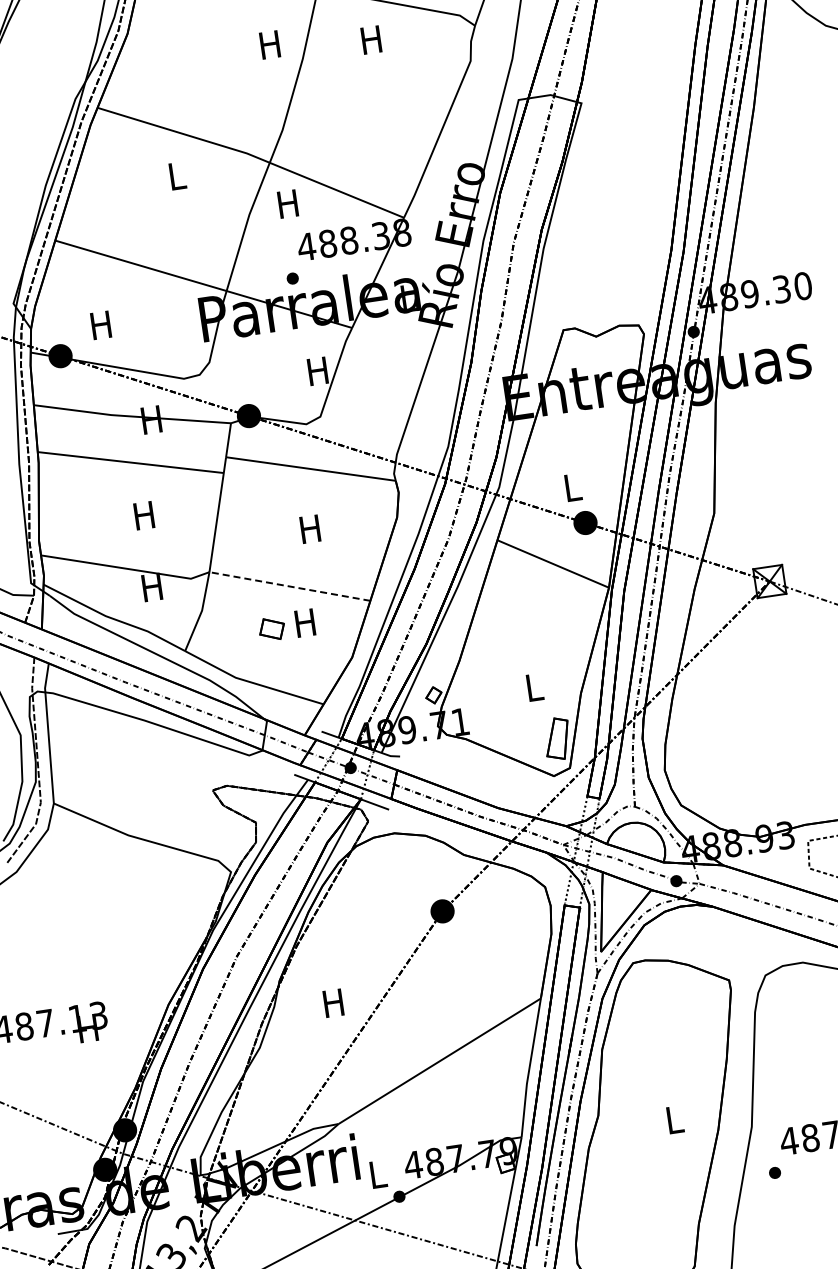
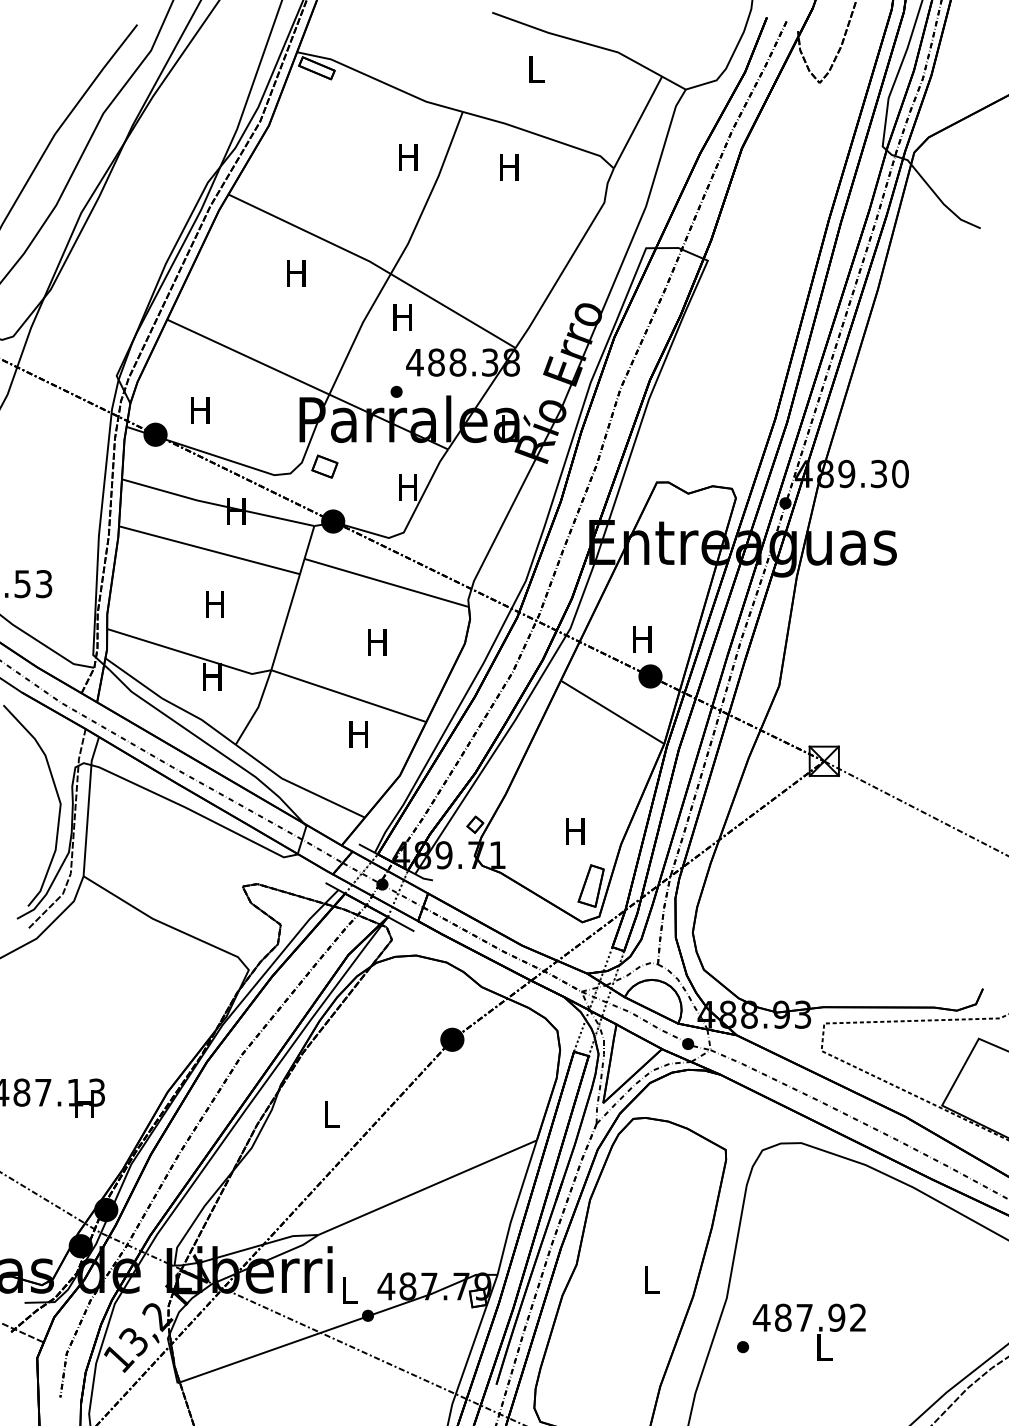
text: (176, 176) -> (296, 273), L -> H
text: (572, 487) -> (642, 639), L -> H
line: (289, 586) -> (348, 696), dashed -> solid
part: (271, 629) -> (324, 466), moved
text: (533, 687) -> (575, 831), L -> H
text: (332, 1003) -> (330, 1114), H -> L

